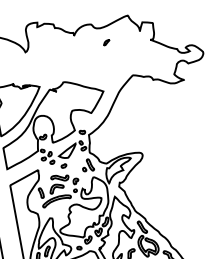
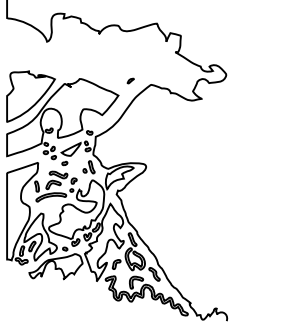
part: (106, 42) -> (130, 80), moved

